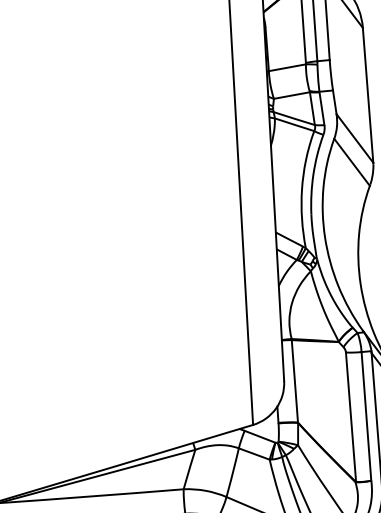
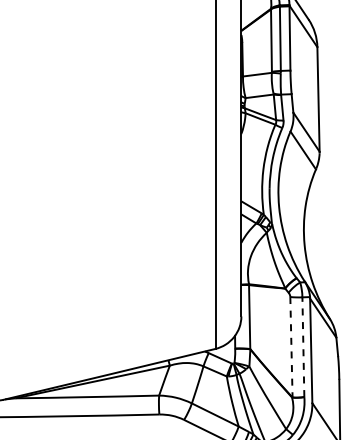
line: (366, 416) -> (303, 347), solid -> dashed
line: (351, 417) -> (291, 347), solid -> dashed

